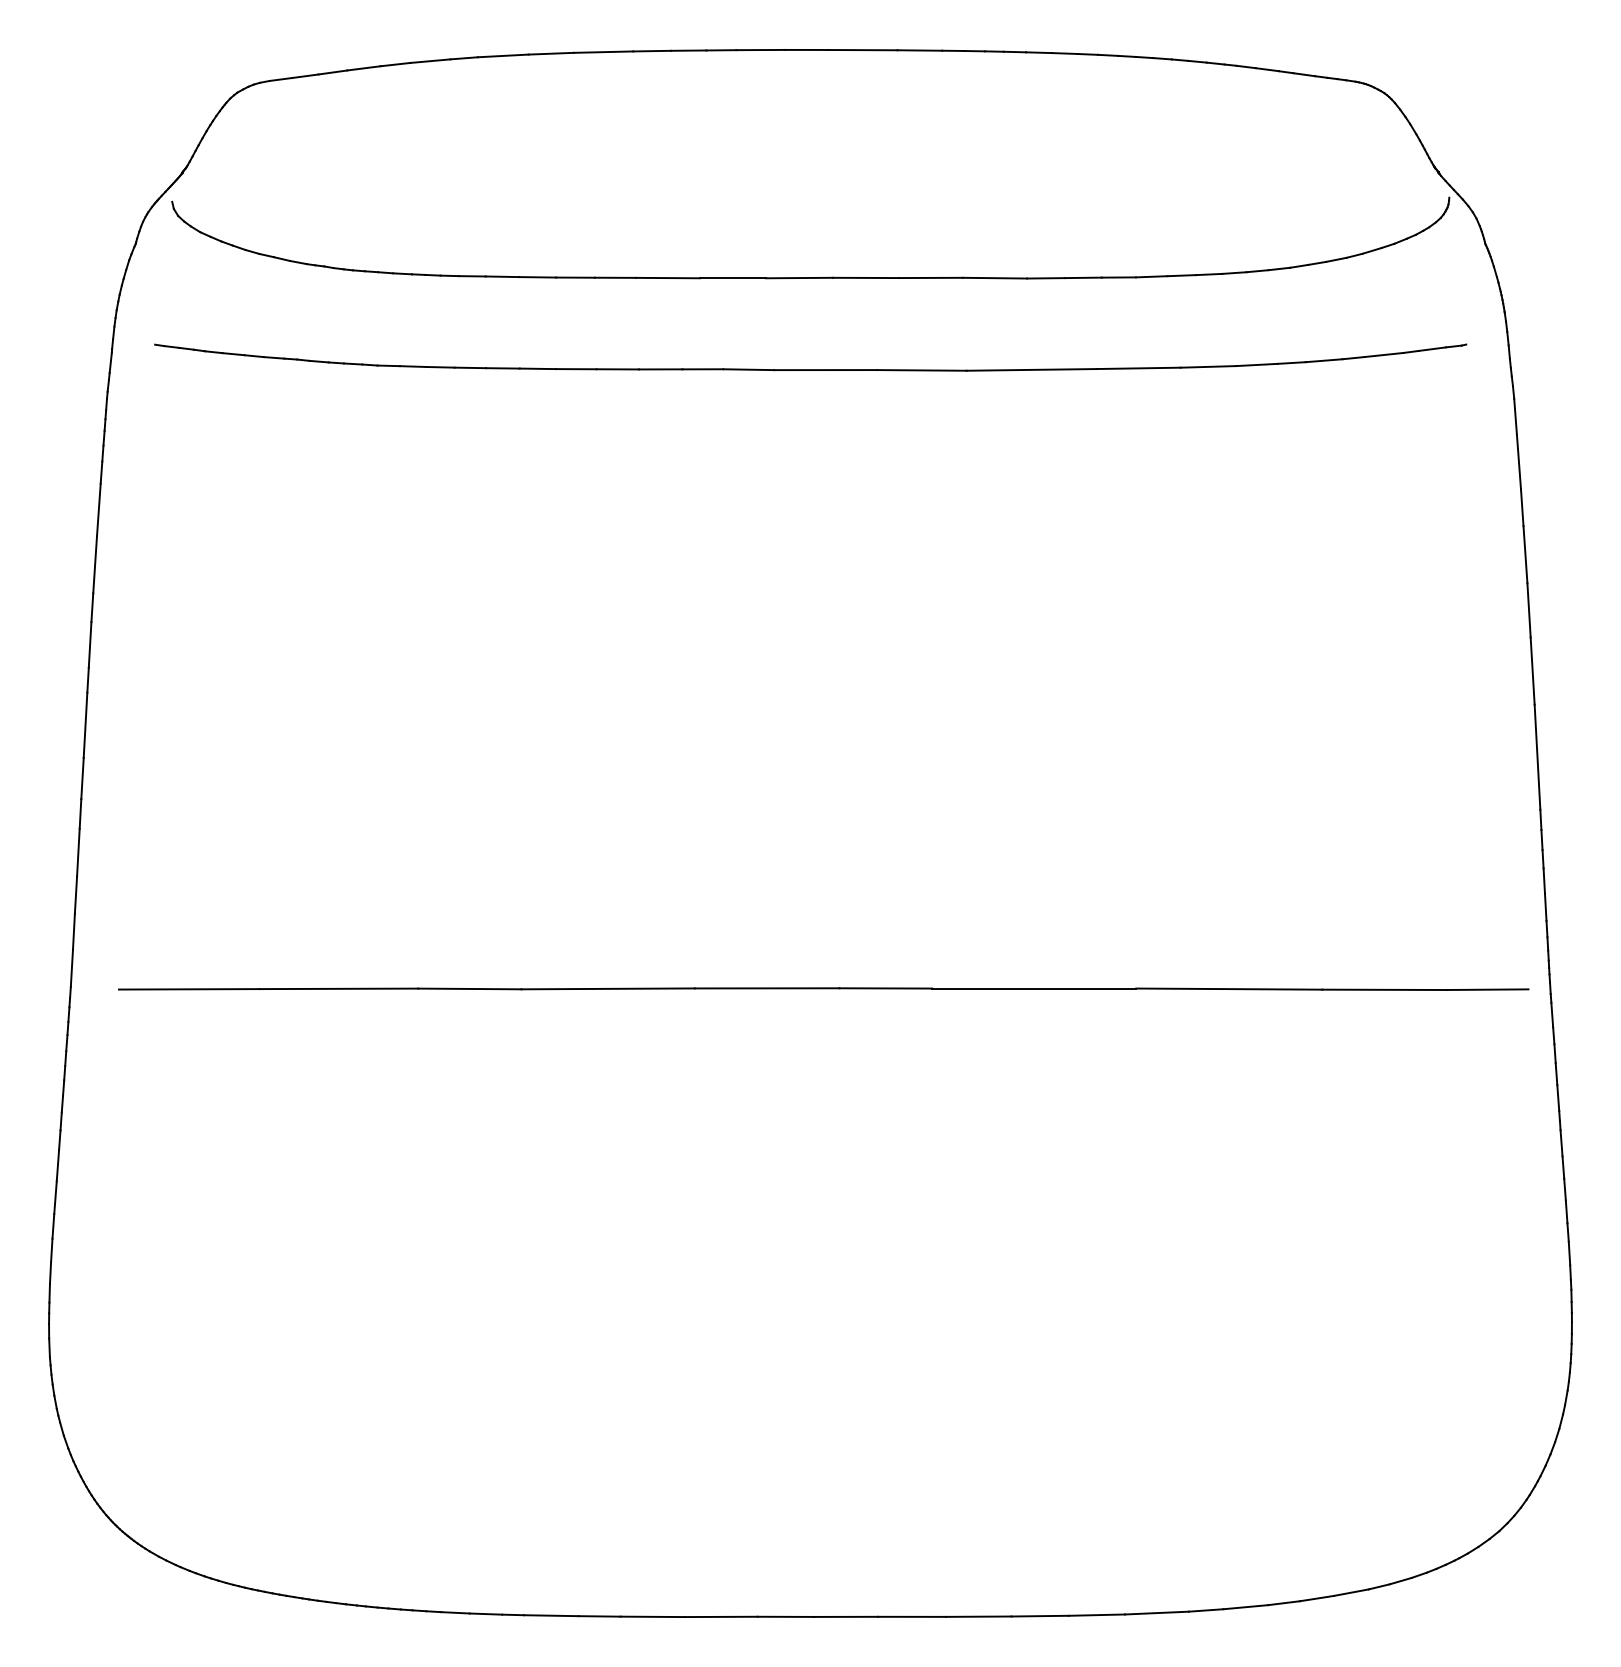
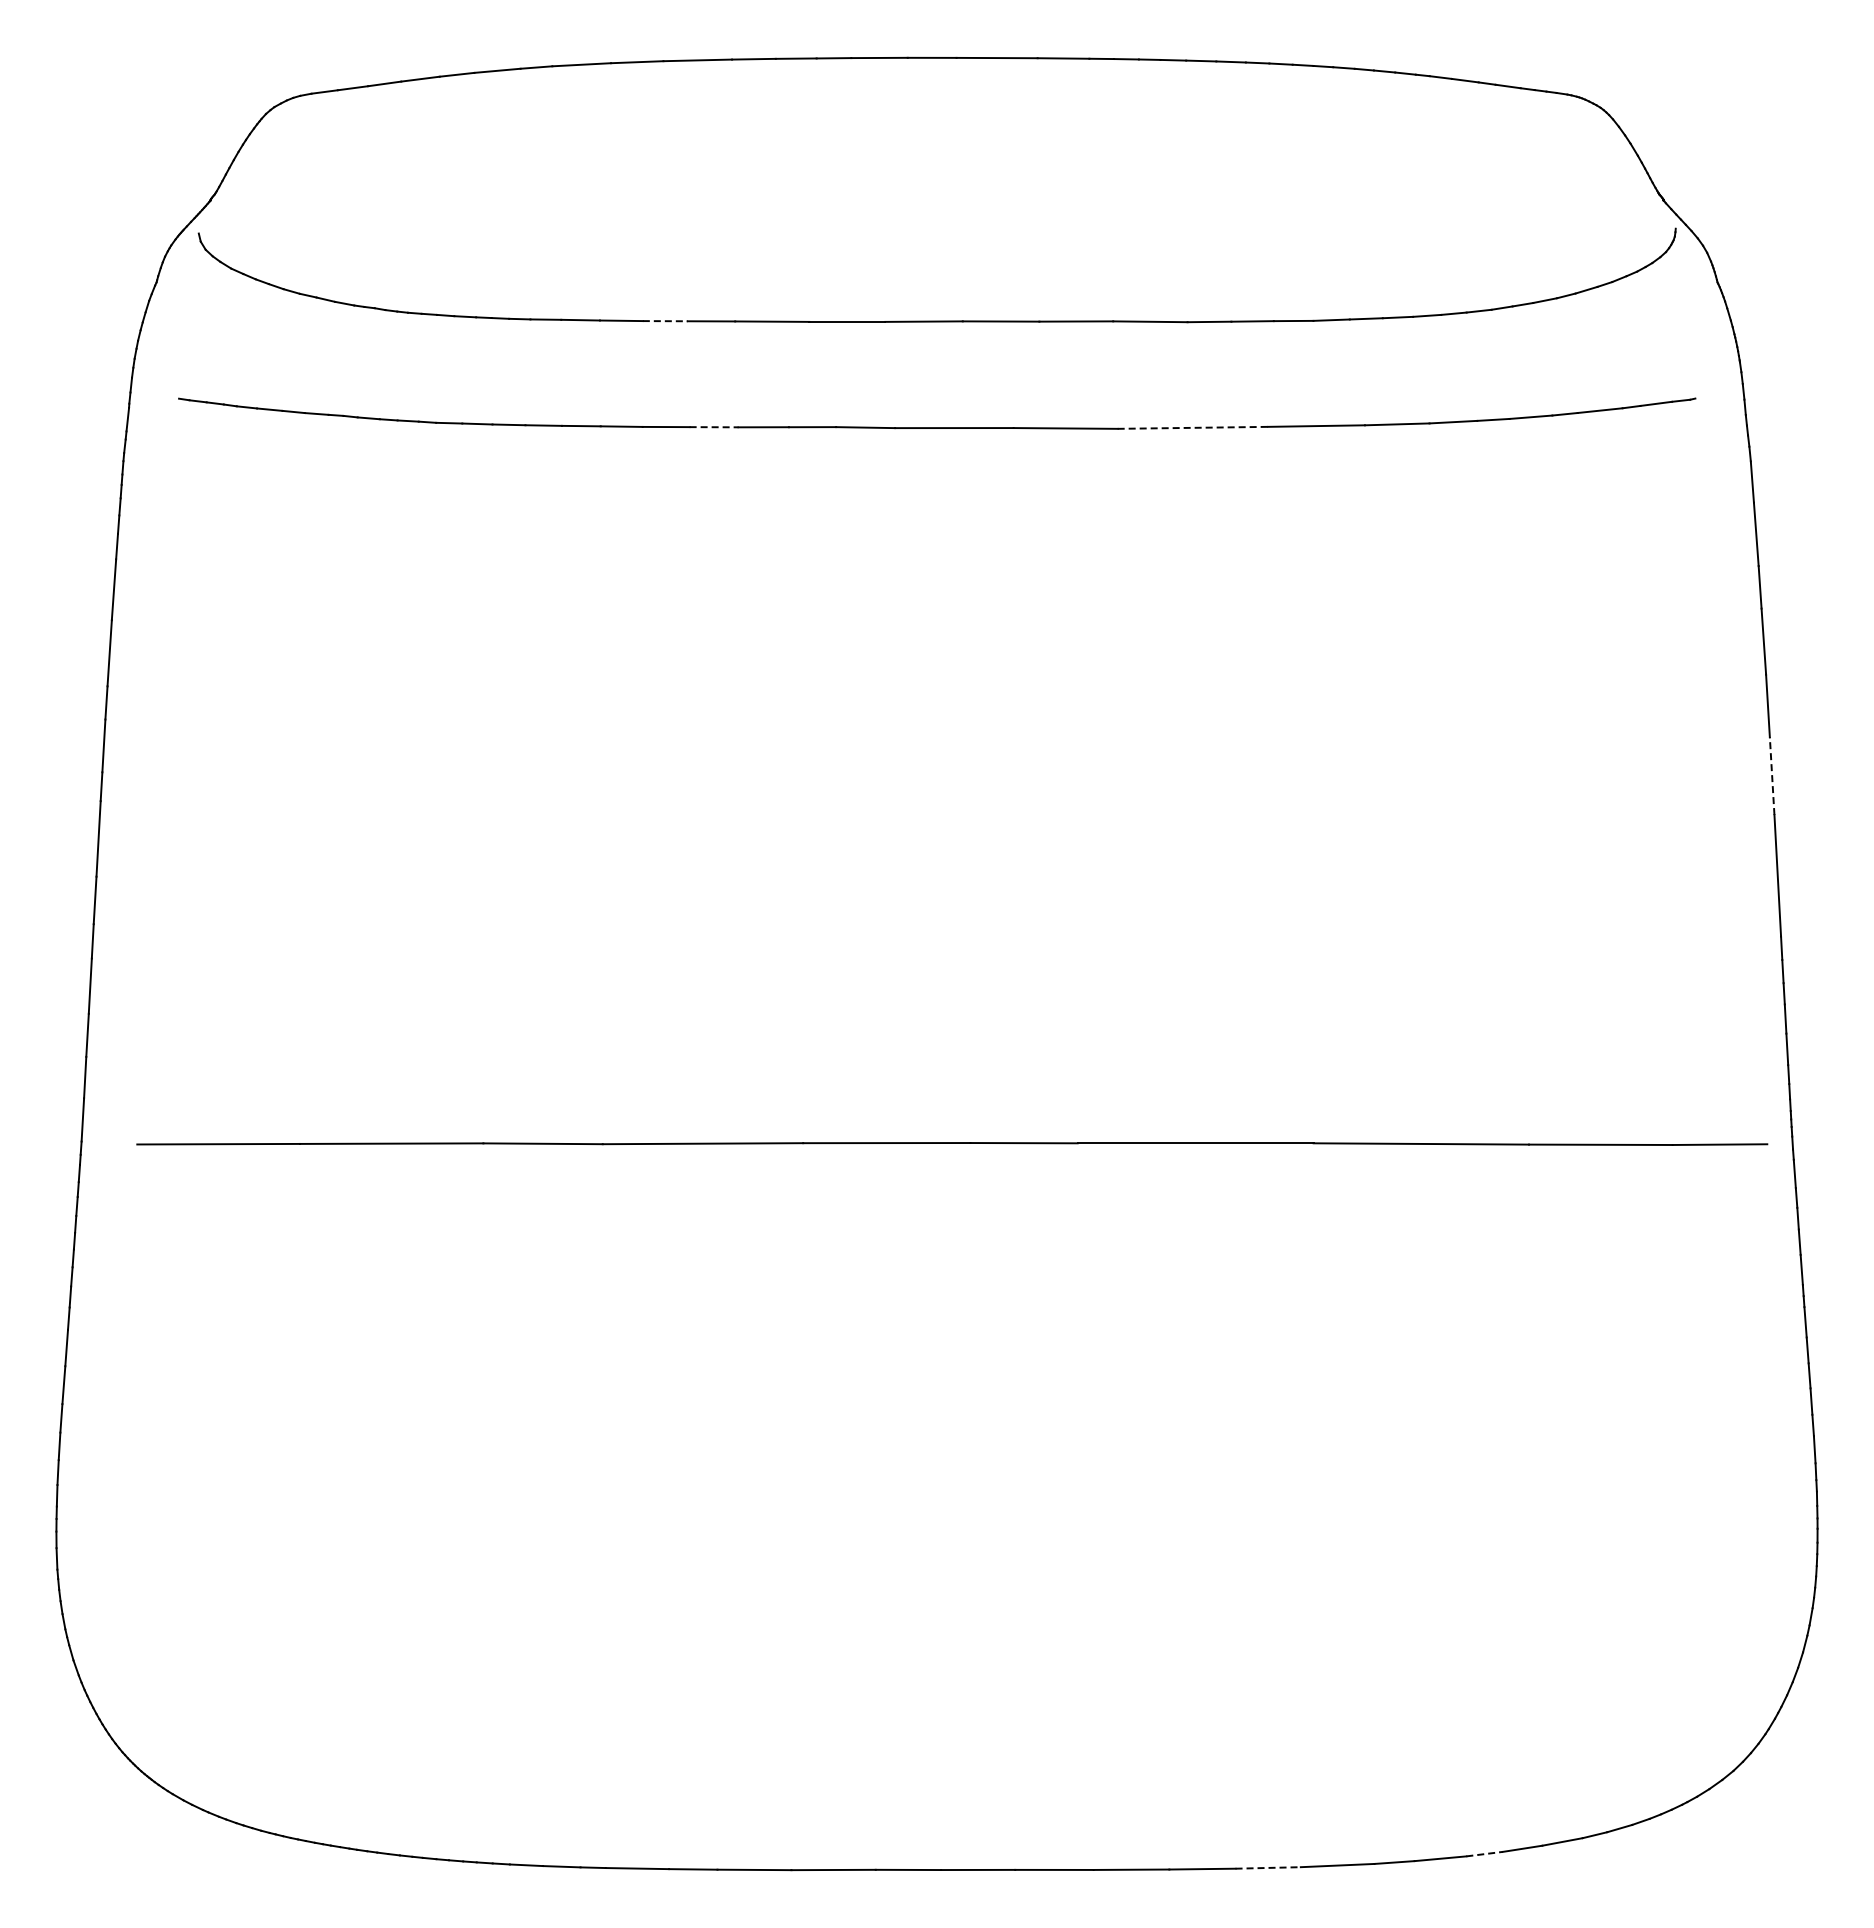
line: (575, 277) -> (665, 321), solid -> dashed
line: (618, 369) -> (714, 427), solid -> dashed
line: (1032, 369) -> (1193, 427), solid -> dashed
line: (1532, 671) -> (1772, 776), solid -> dashed
line: (1284, 1603) -> (1485, 1854), solid -> dashed
line: (1097, 1614) -> (1268, 1867), solid -> dashed

